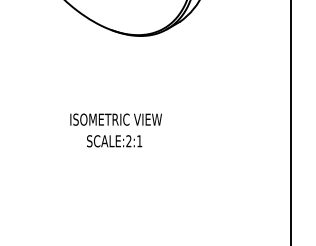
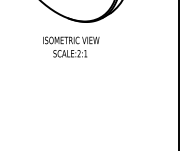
text: (116, 129) -> (71, 46), moved

